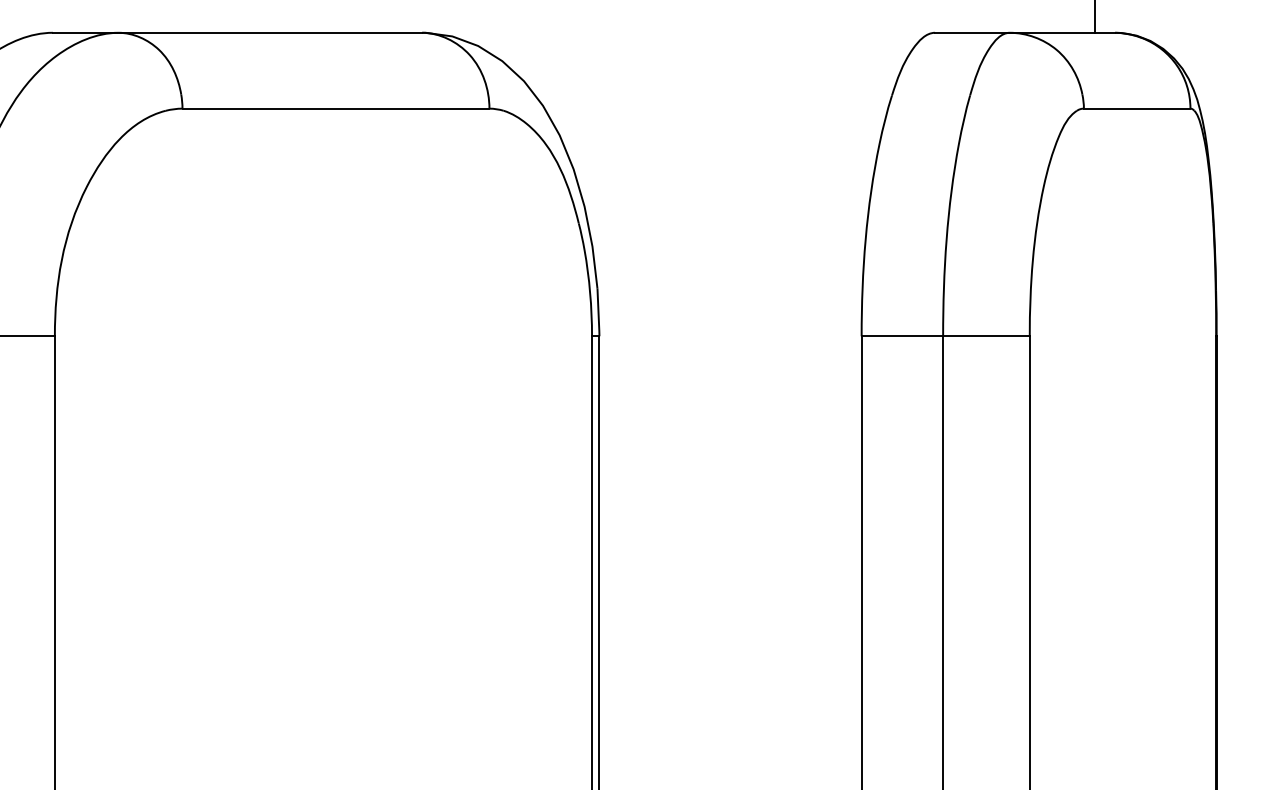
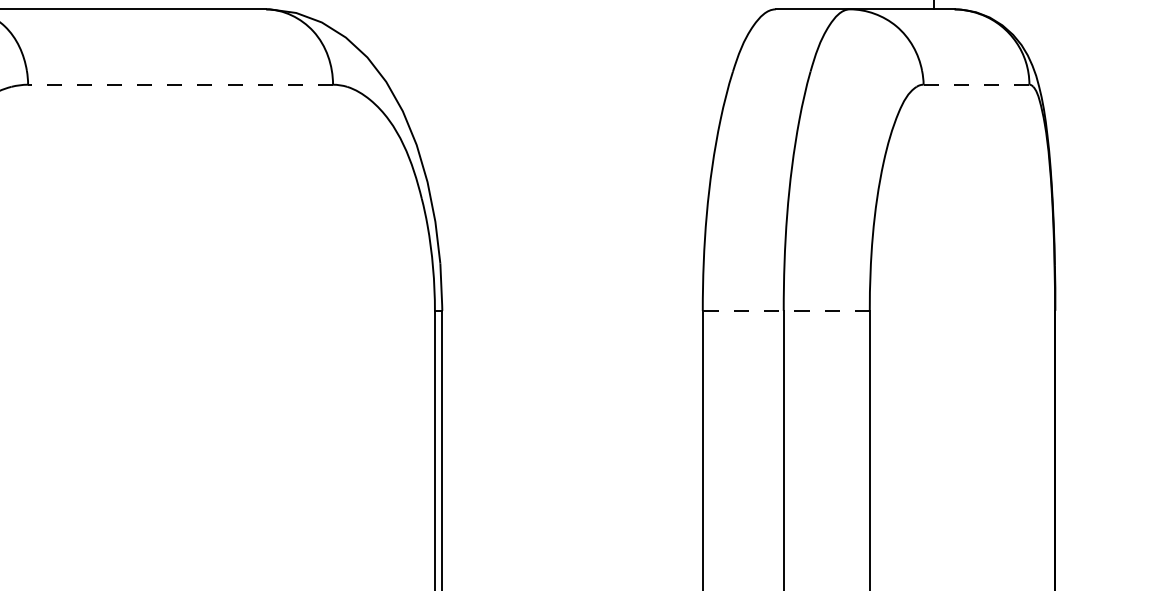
line: (335, 108) -> (180, 84), solid -> dashed
line: (1136, 108) -> (975, 84), solid -> dashed
line: (945, 336) -> (786, 311), solid -> dashed

